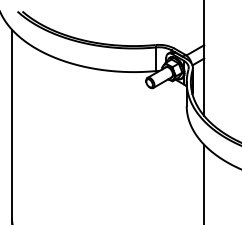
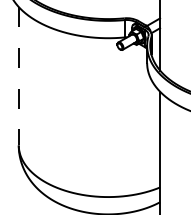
line: (11, 124) -> (18, 76), solid -> dashed

